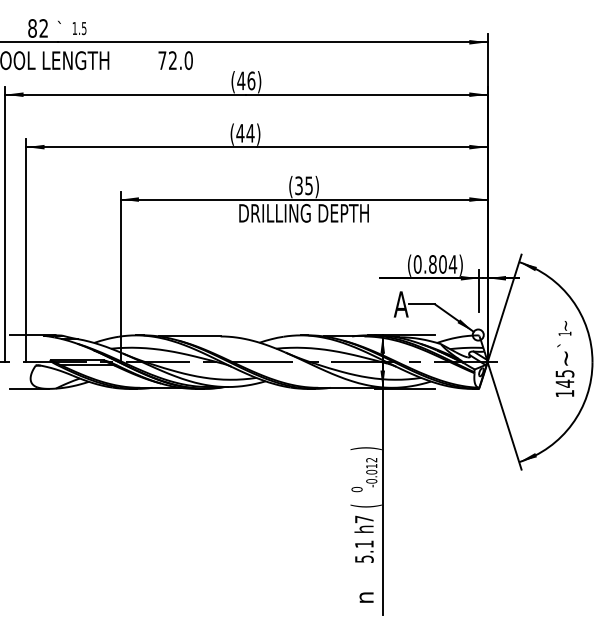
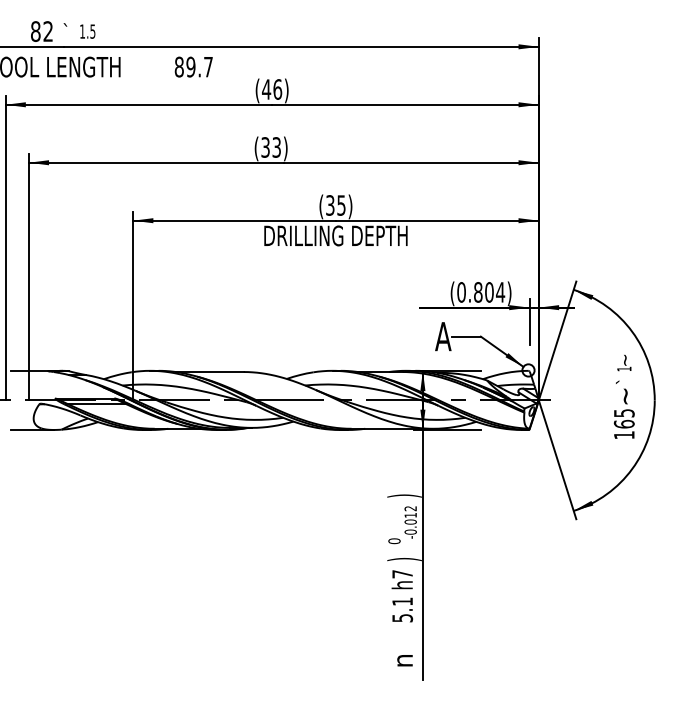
text: (175, 60) -> (193, 66), 72.0 -> 89.7
text: (245, 132) -> (271, 146), (44) -> (33)
text: (564, 383) -> (623, 424), 145 -> 165
text: (365, 505) -> (403, 558), ( -> )

